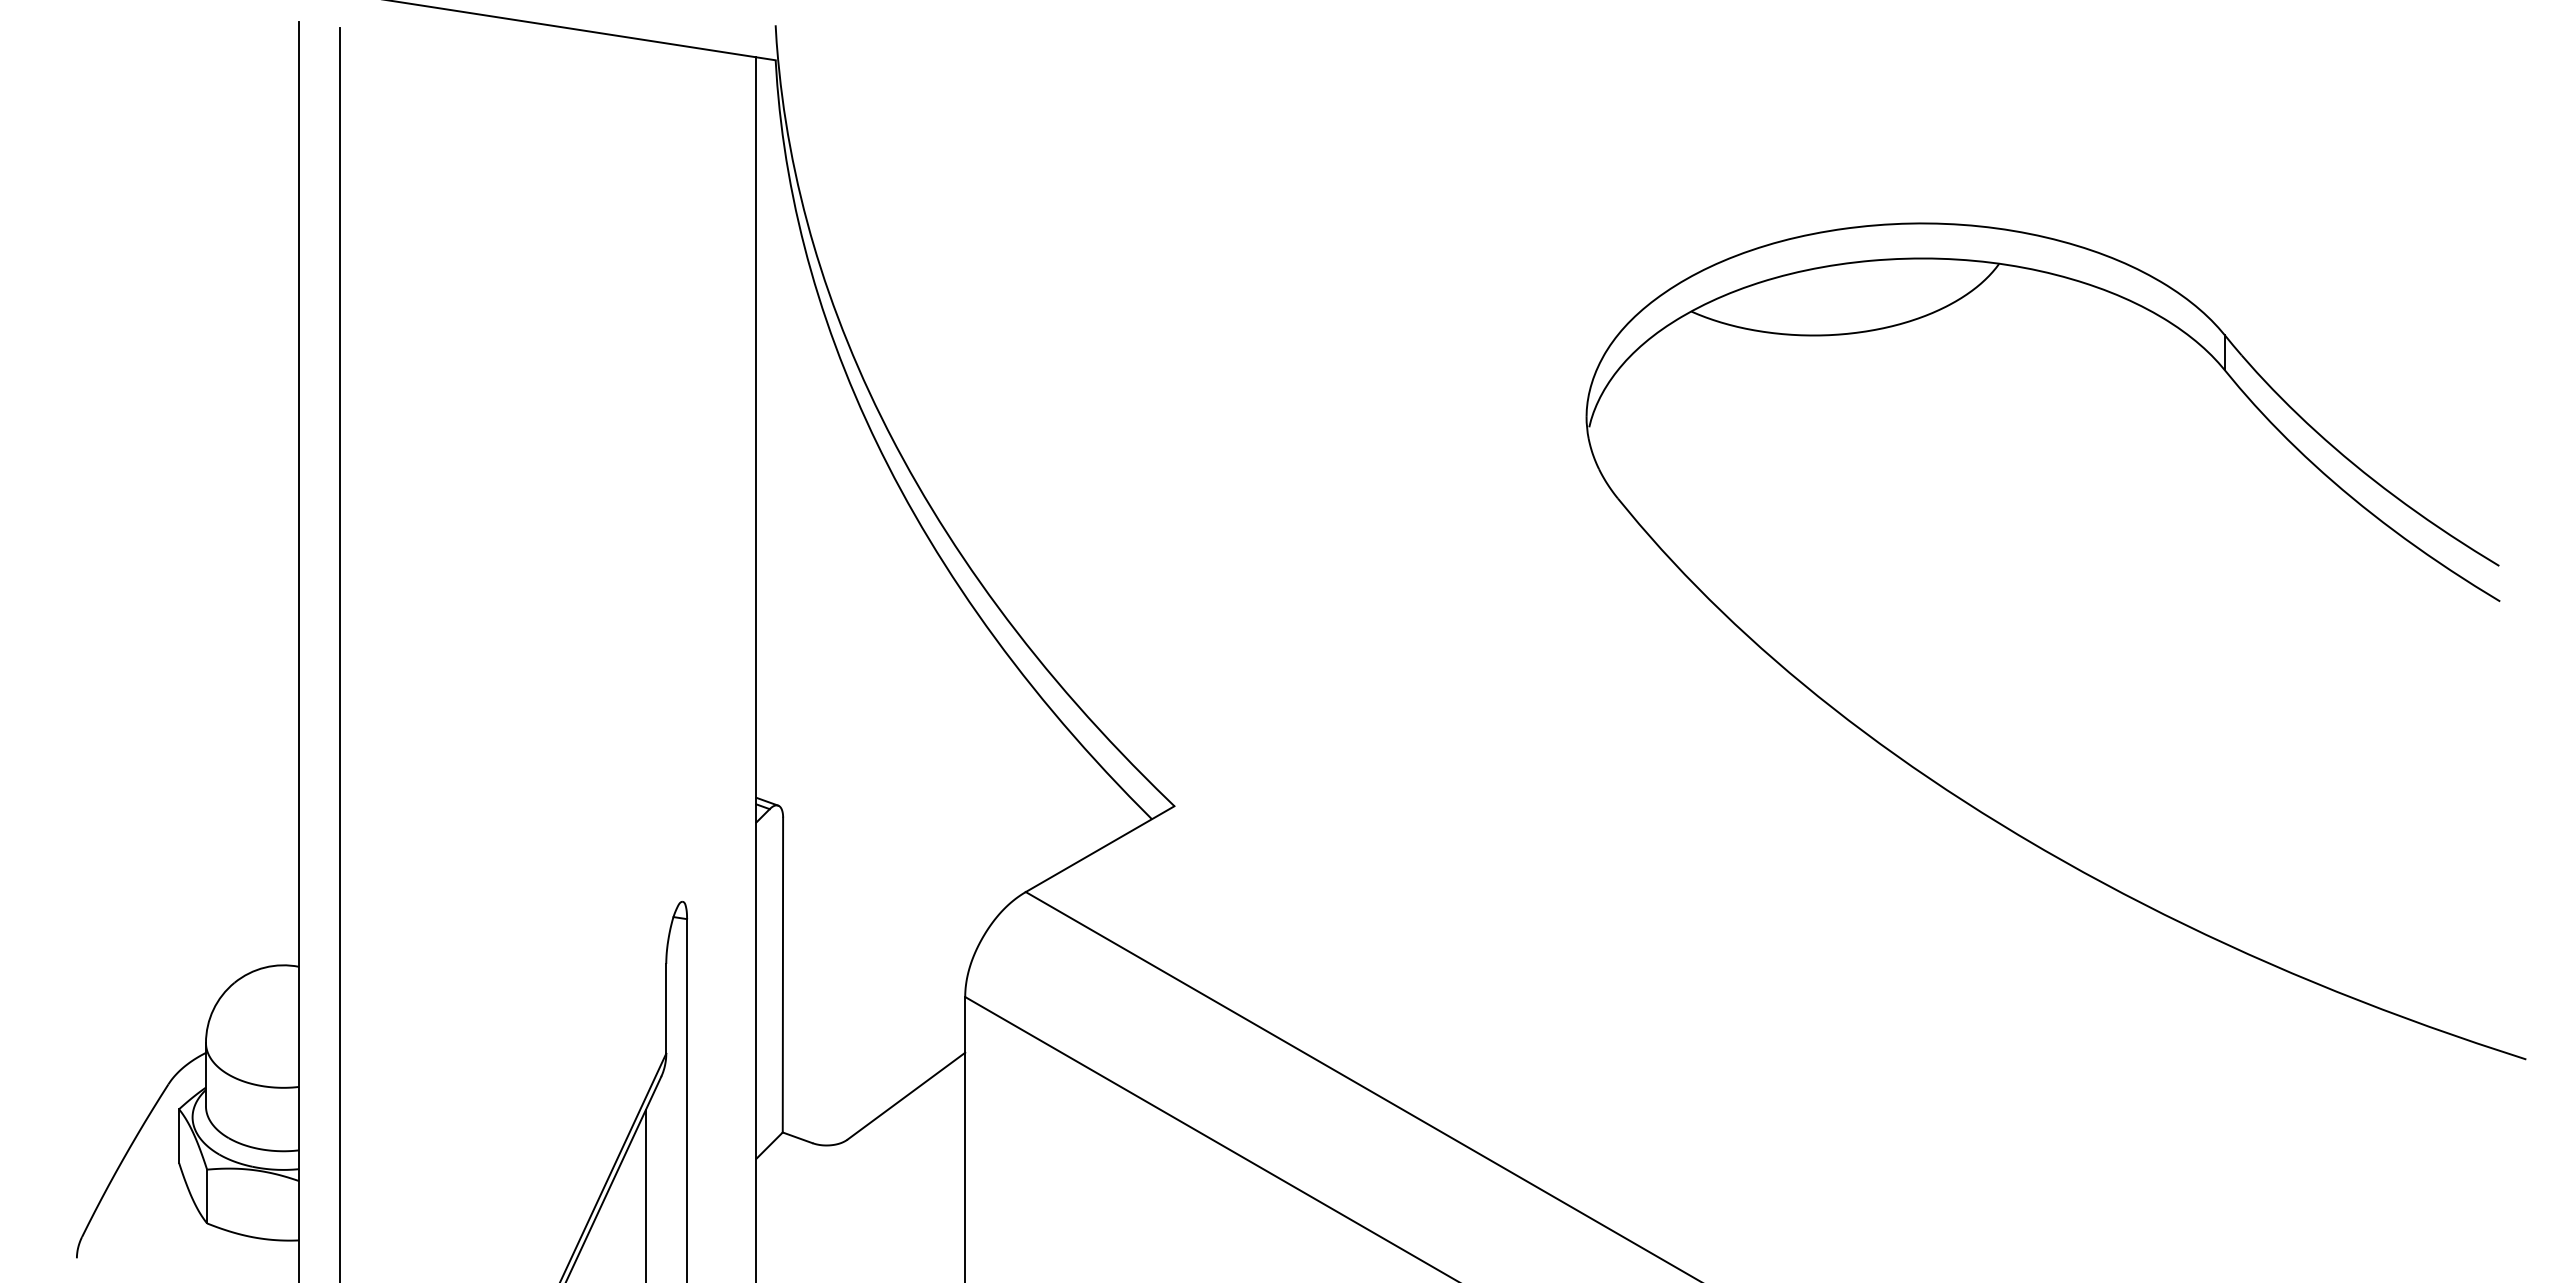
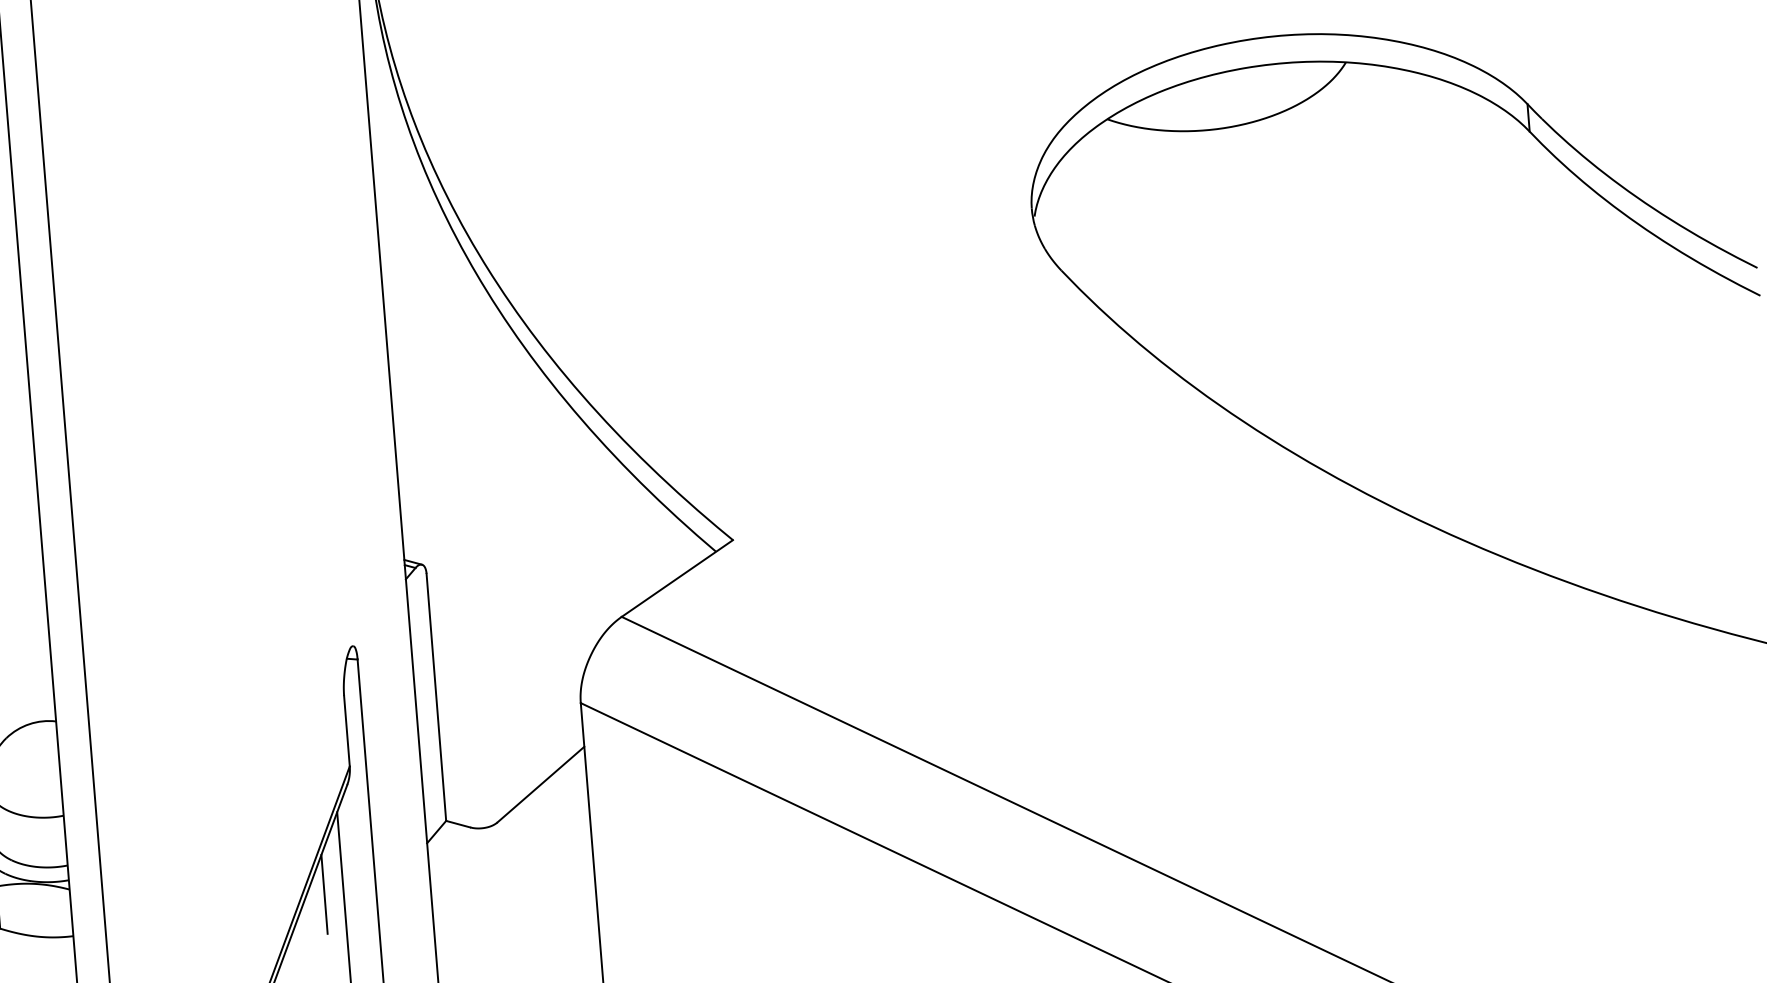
line: (621, 1212) -> (324, 893), added

